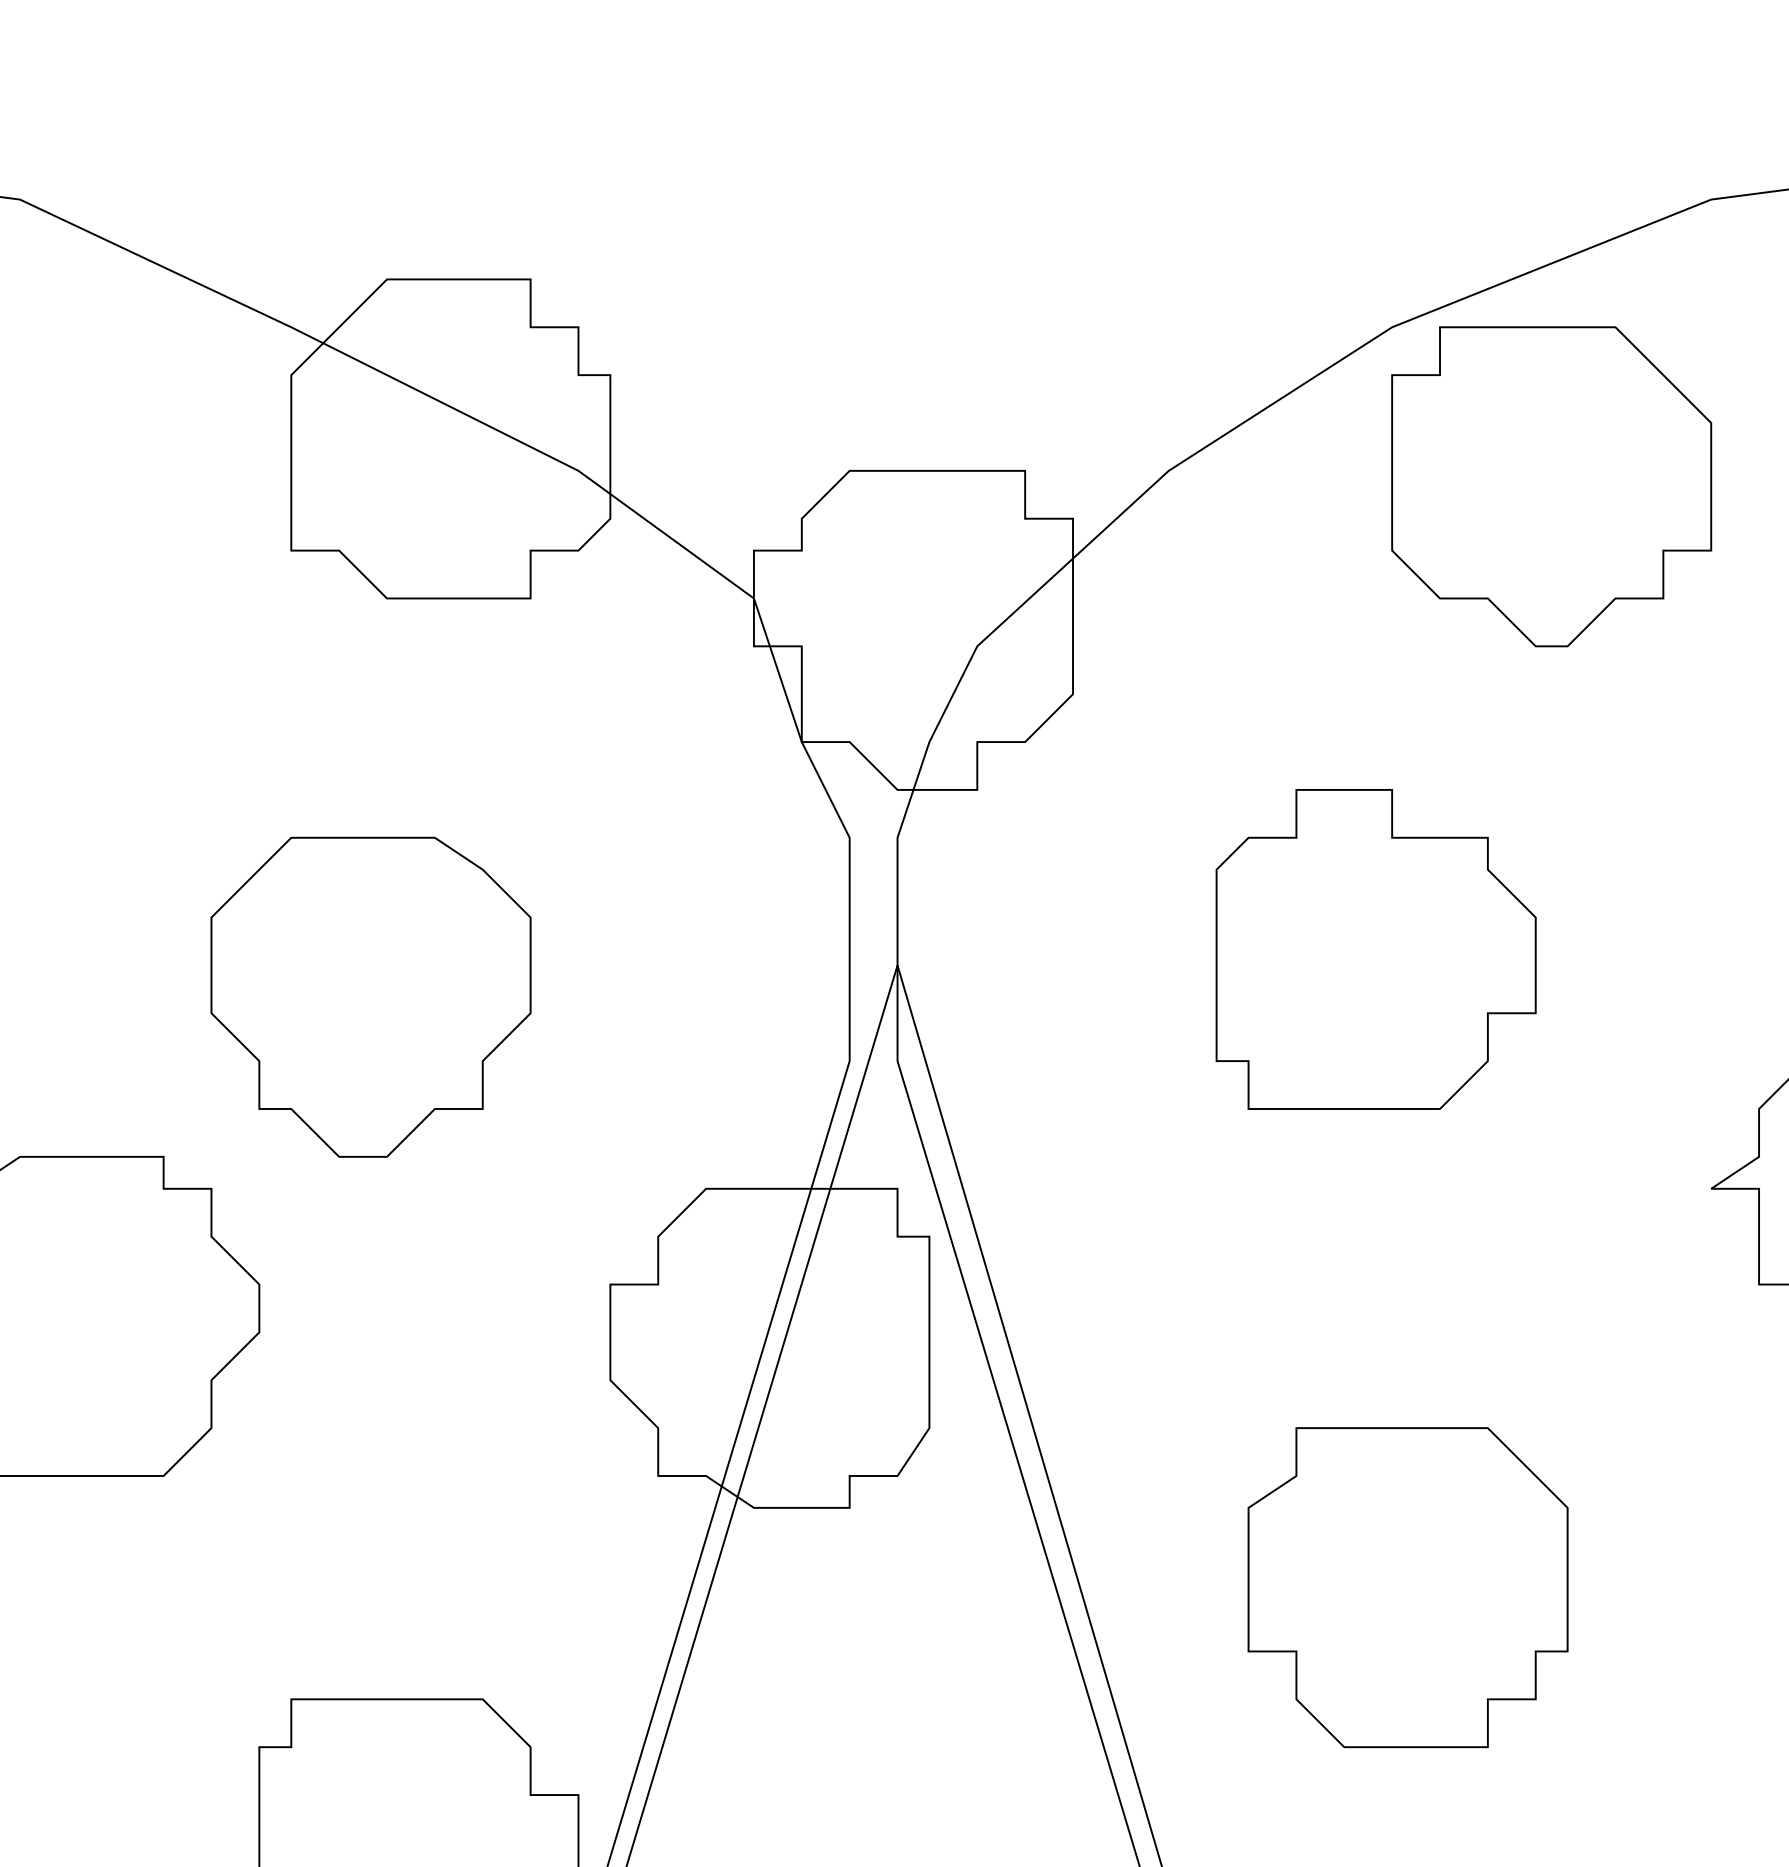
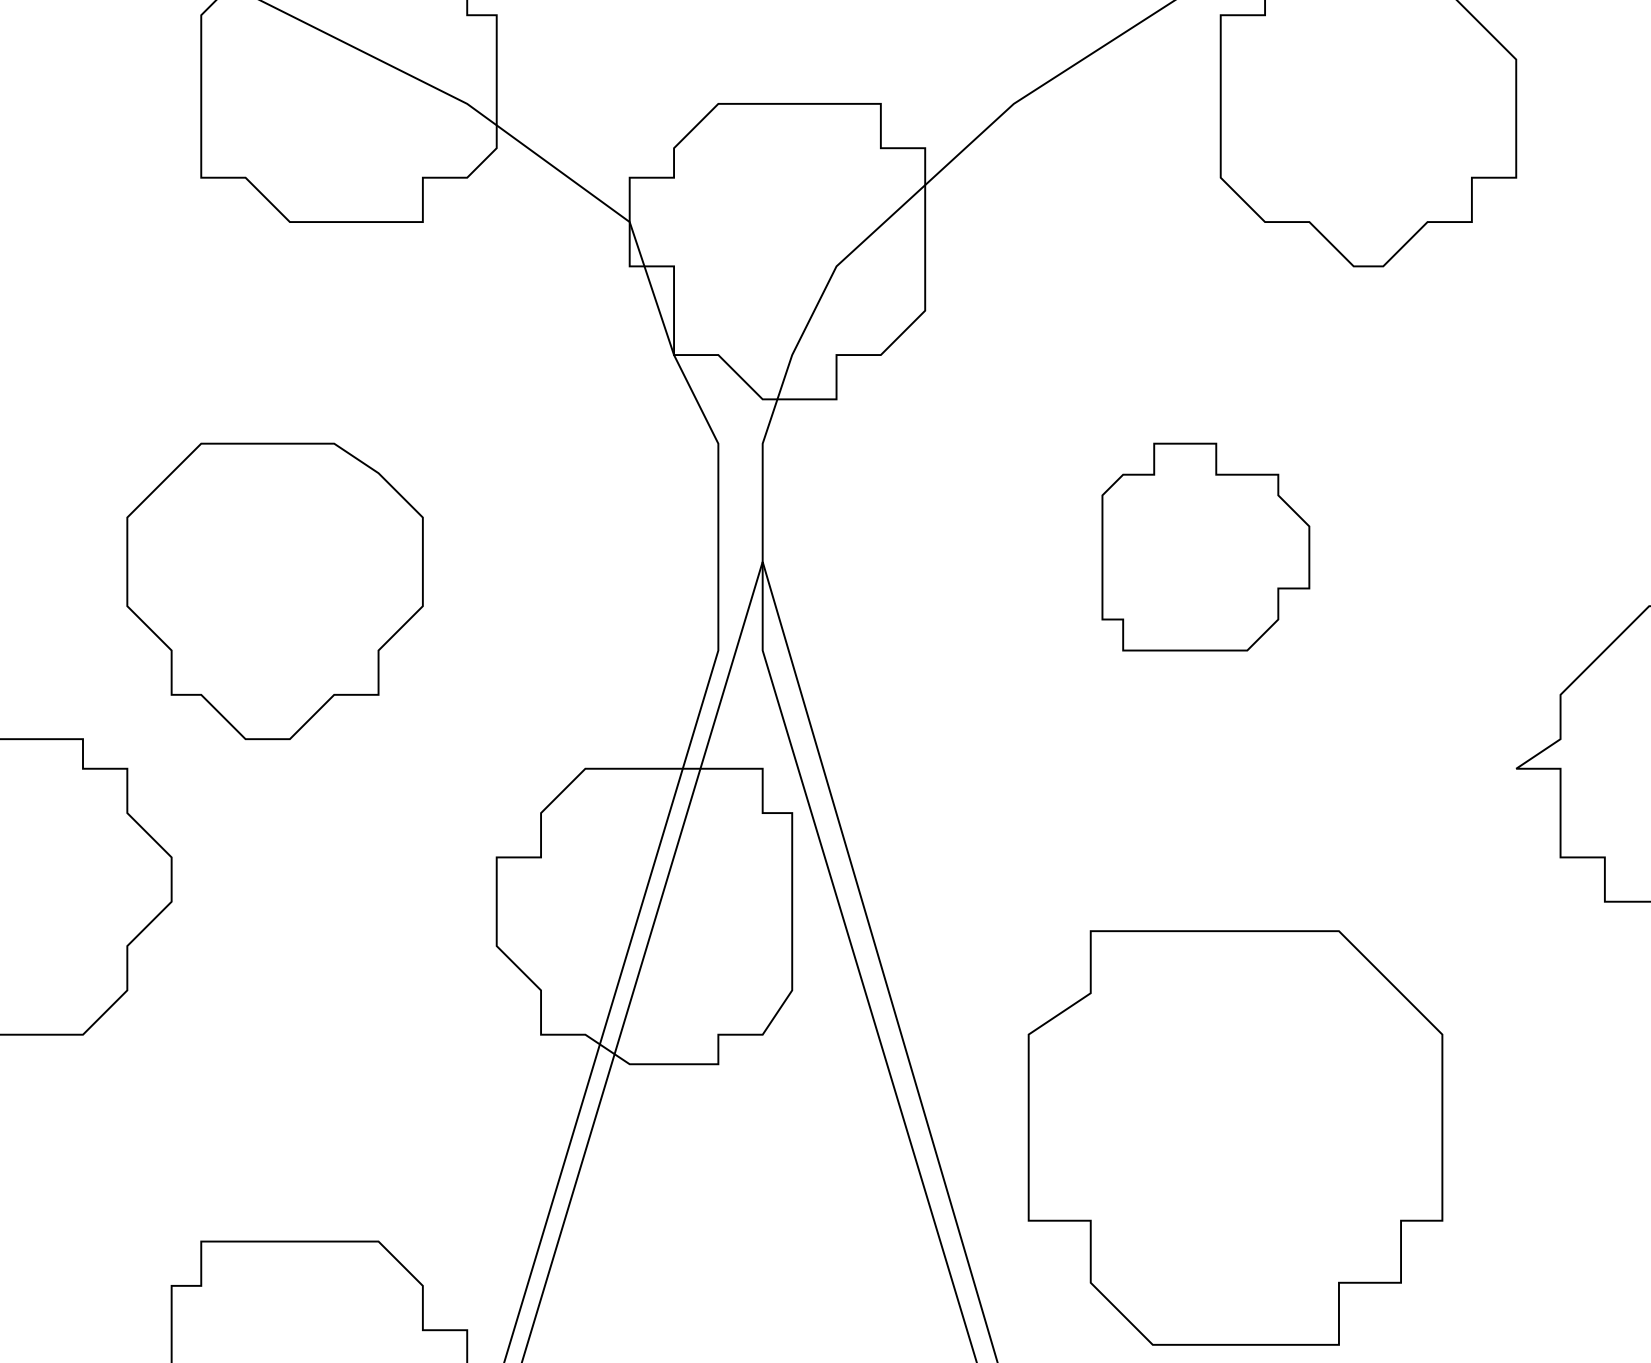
part: (1375, 949) -> (1205, 547), size x0.7
part: (1407, 1587) -> (1234, 1137), size x1.4

